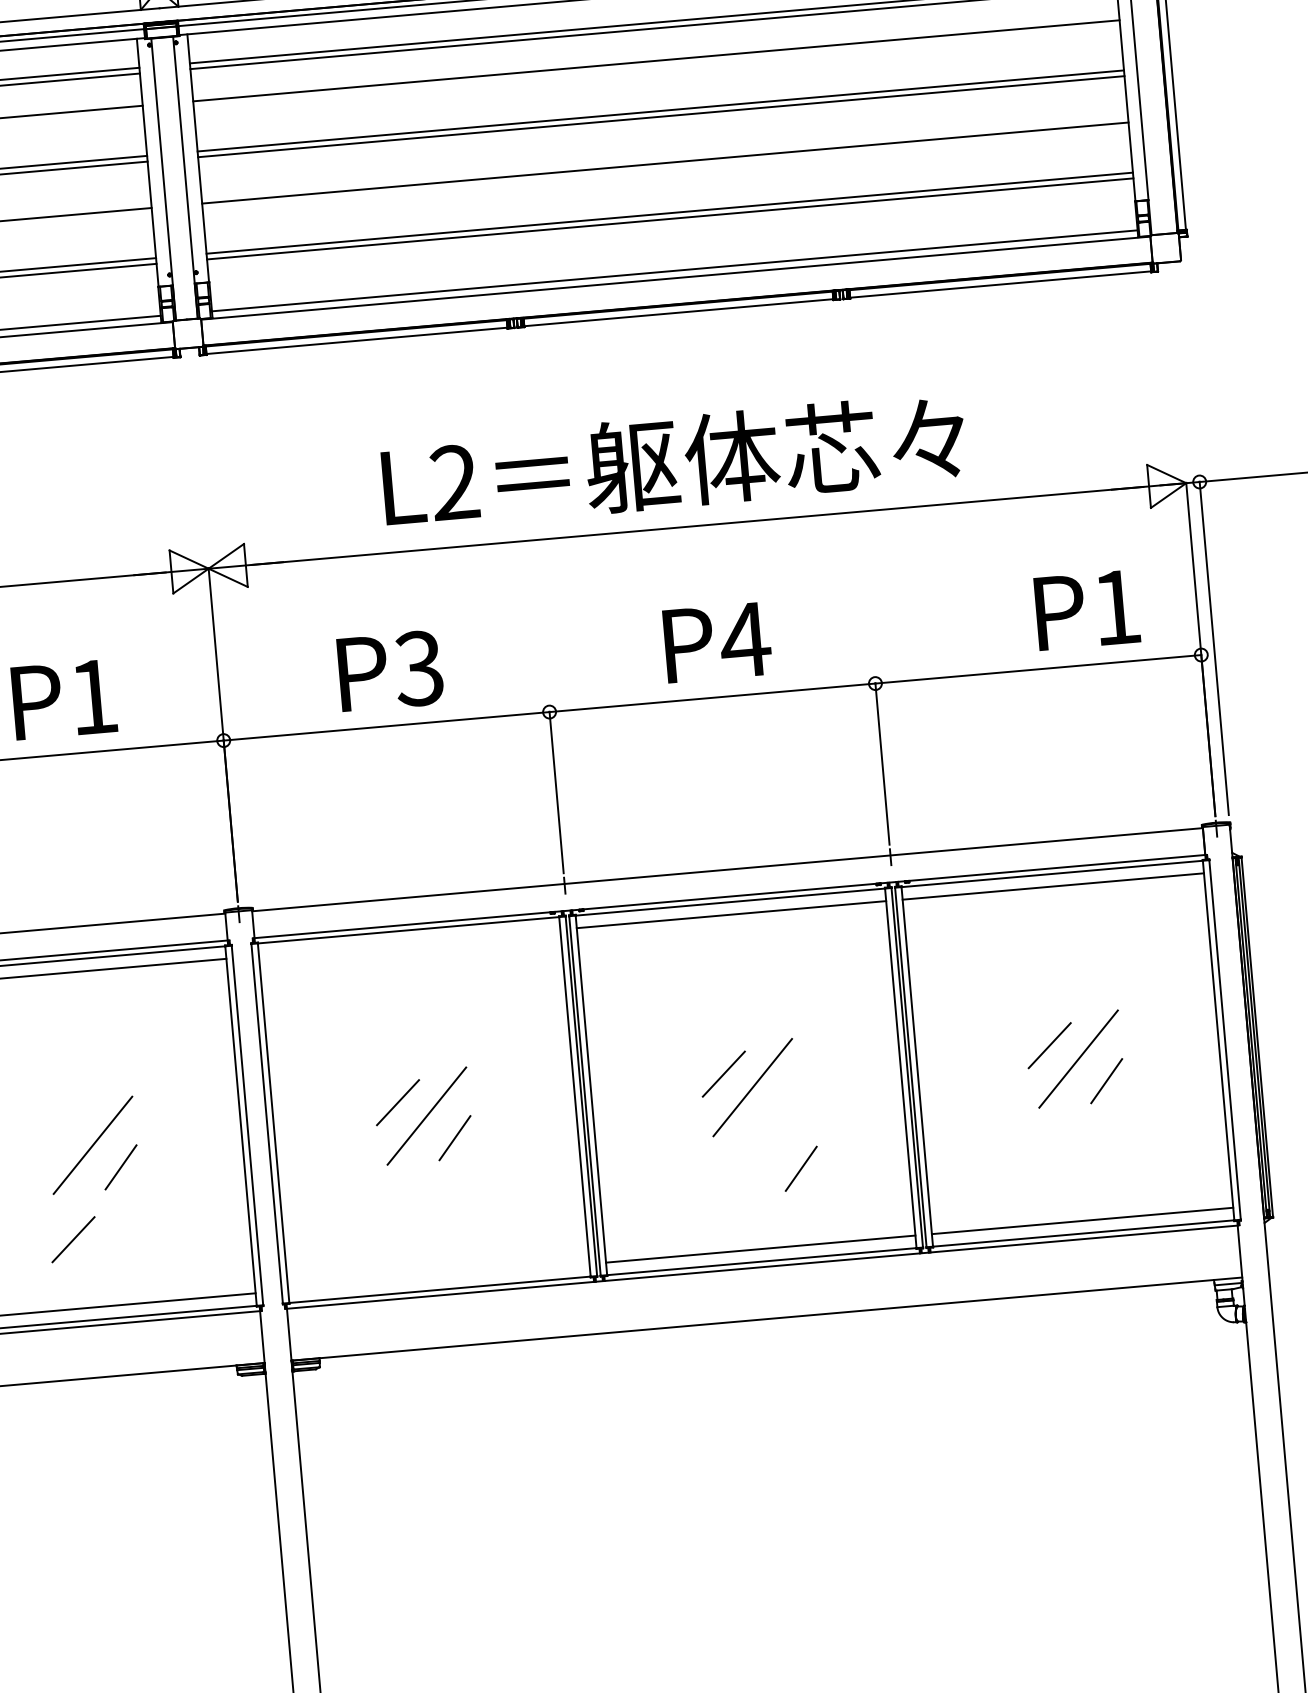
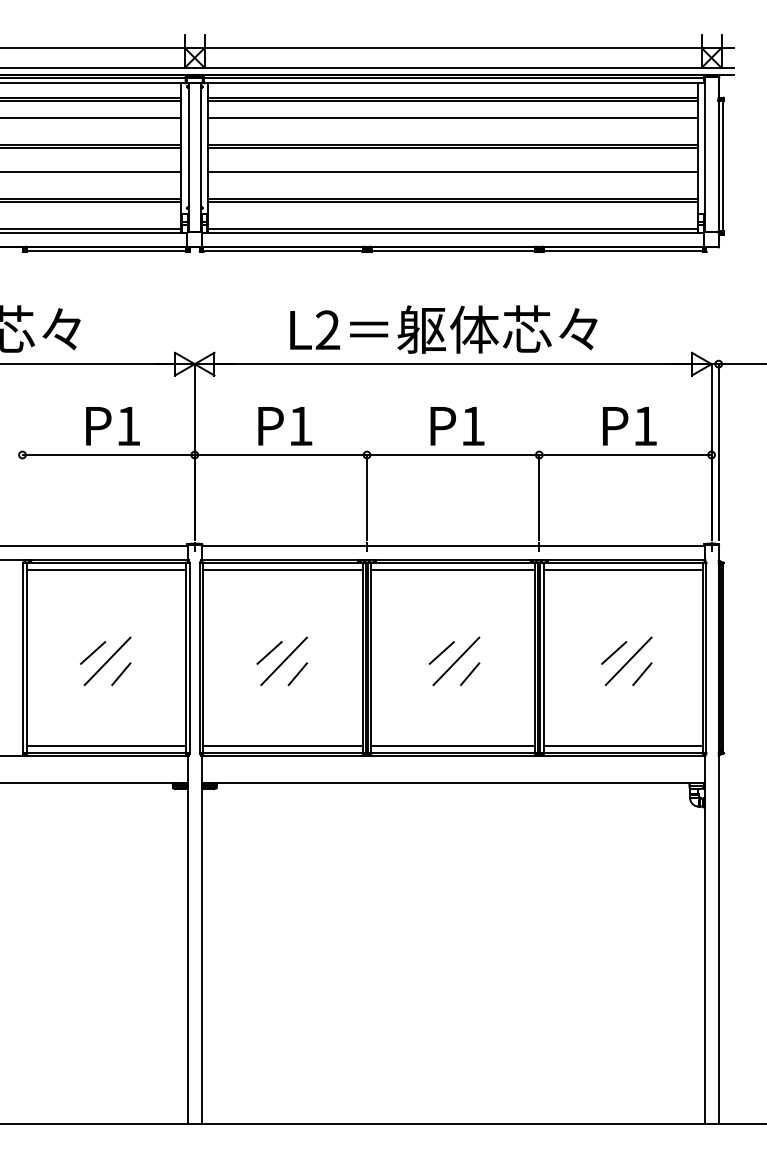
text: (1086, 610) -> (629, 426), moved
text: (744, 640) -> (472, 426), P4 -> P1
text: (418, 669) -> (300, 426), P3 -> P1
line: (408, 942) -> (282, 569), added
line: (802, 1169) -> (470, 674), moved
line: (74, 1238) -> (93, 652), moved
line: (437, 1277) -> (282, 746), added

